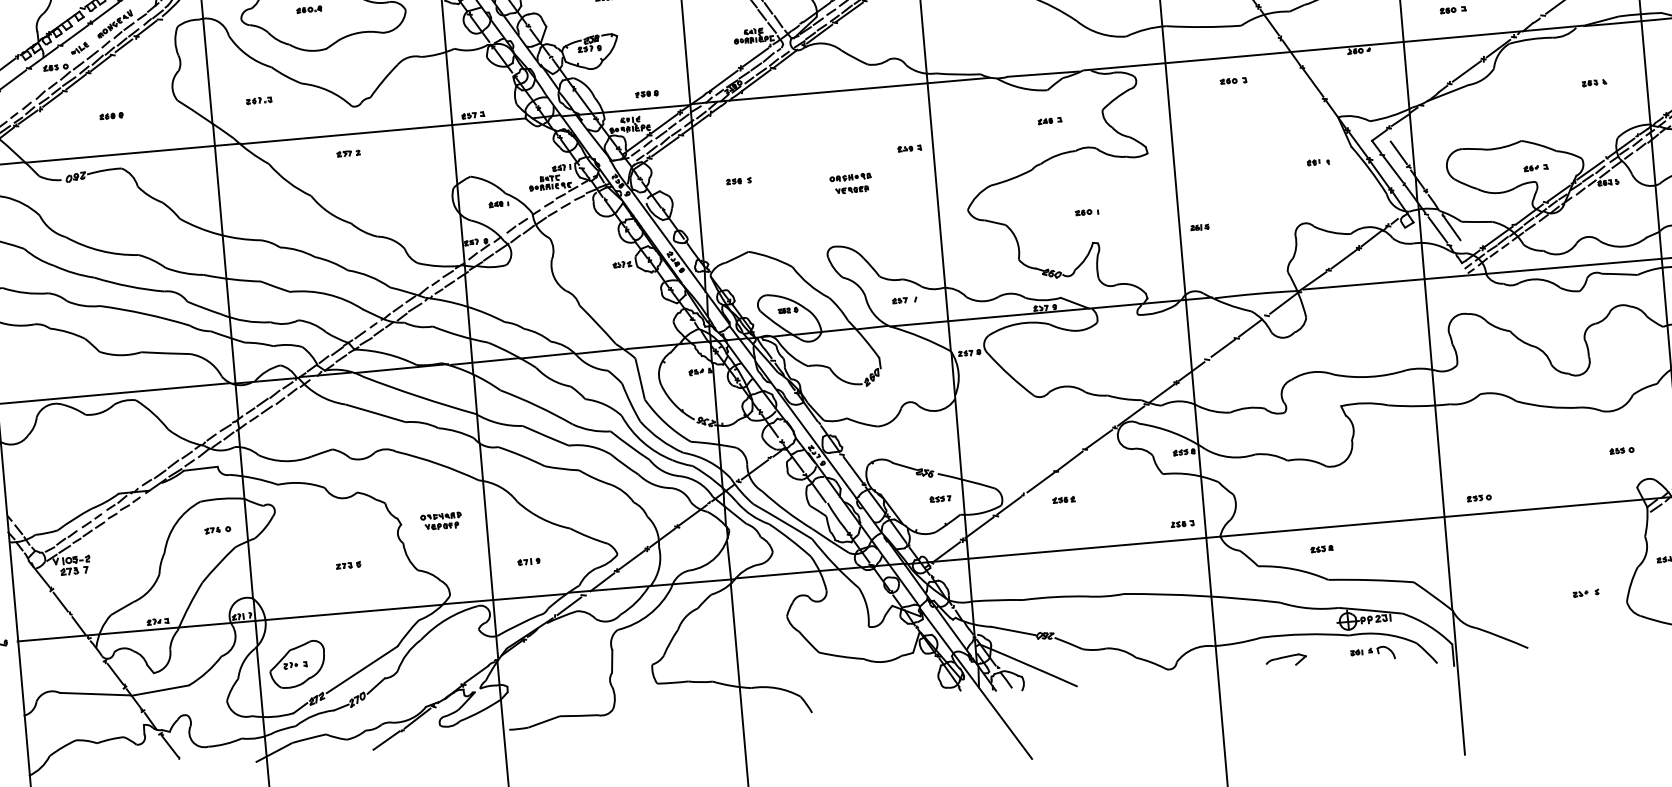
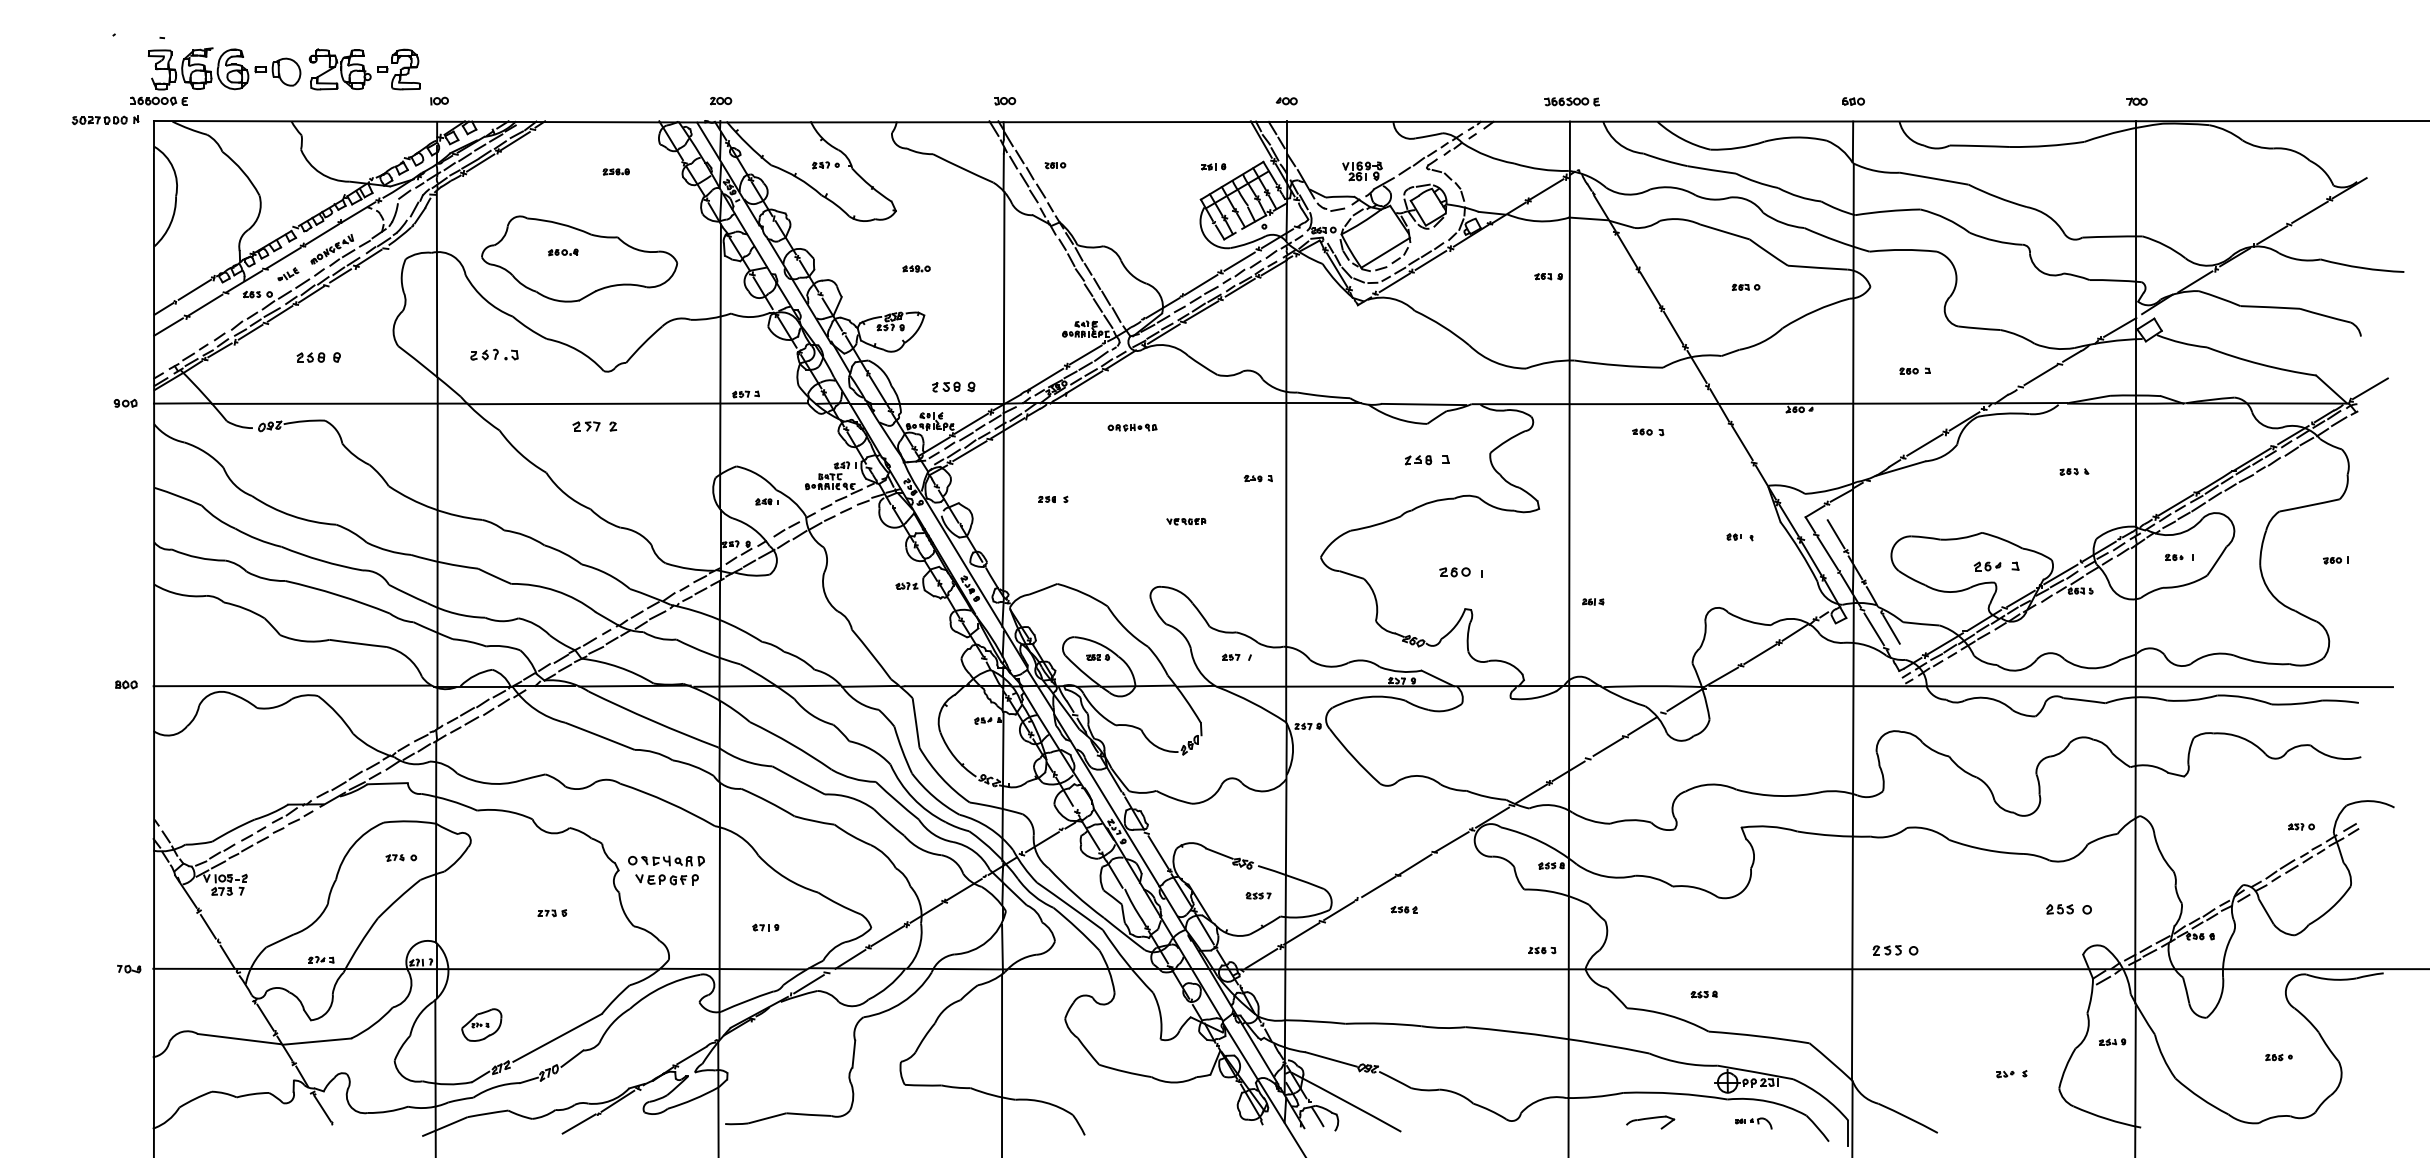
part: (646, 93) -> (953, 386), size x1.6
part: (259, 100) -> (494, 354), size x1.6
part: (111, 115) -> (318, 357), size x1.6
part: (1049, 121) -> (1426, 460), size x1.6
part: (348, 153) -> (594, 426), size x1.6
part: (1535, 167) -> (1996, 565), size x1.6
part: (850, 177) -> (1132, 427), moved
part: (1087, 212) -> (1461, 572), size x1.6
part: (1621, 450) -> (2068, 908), size x1.6
part: (1479, 498) -> (1895, 950), size x1.6
part: (441, 521) -> (666, 870), size x1.6
part: (1372, 653) -> (1753, 1123), size x0.7
part: (297, 664) -> (481, 1024), size x0.6

